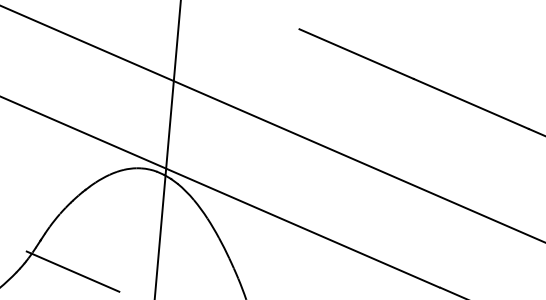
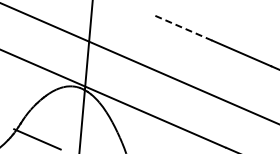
line: (355, 53) -> (182, 27), solid -> dashed

